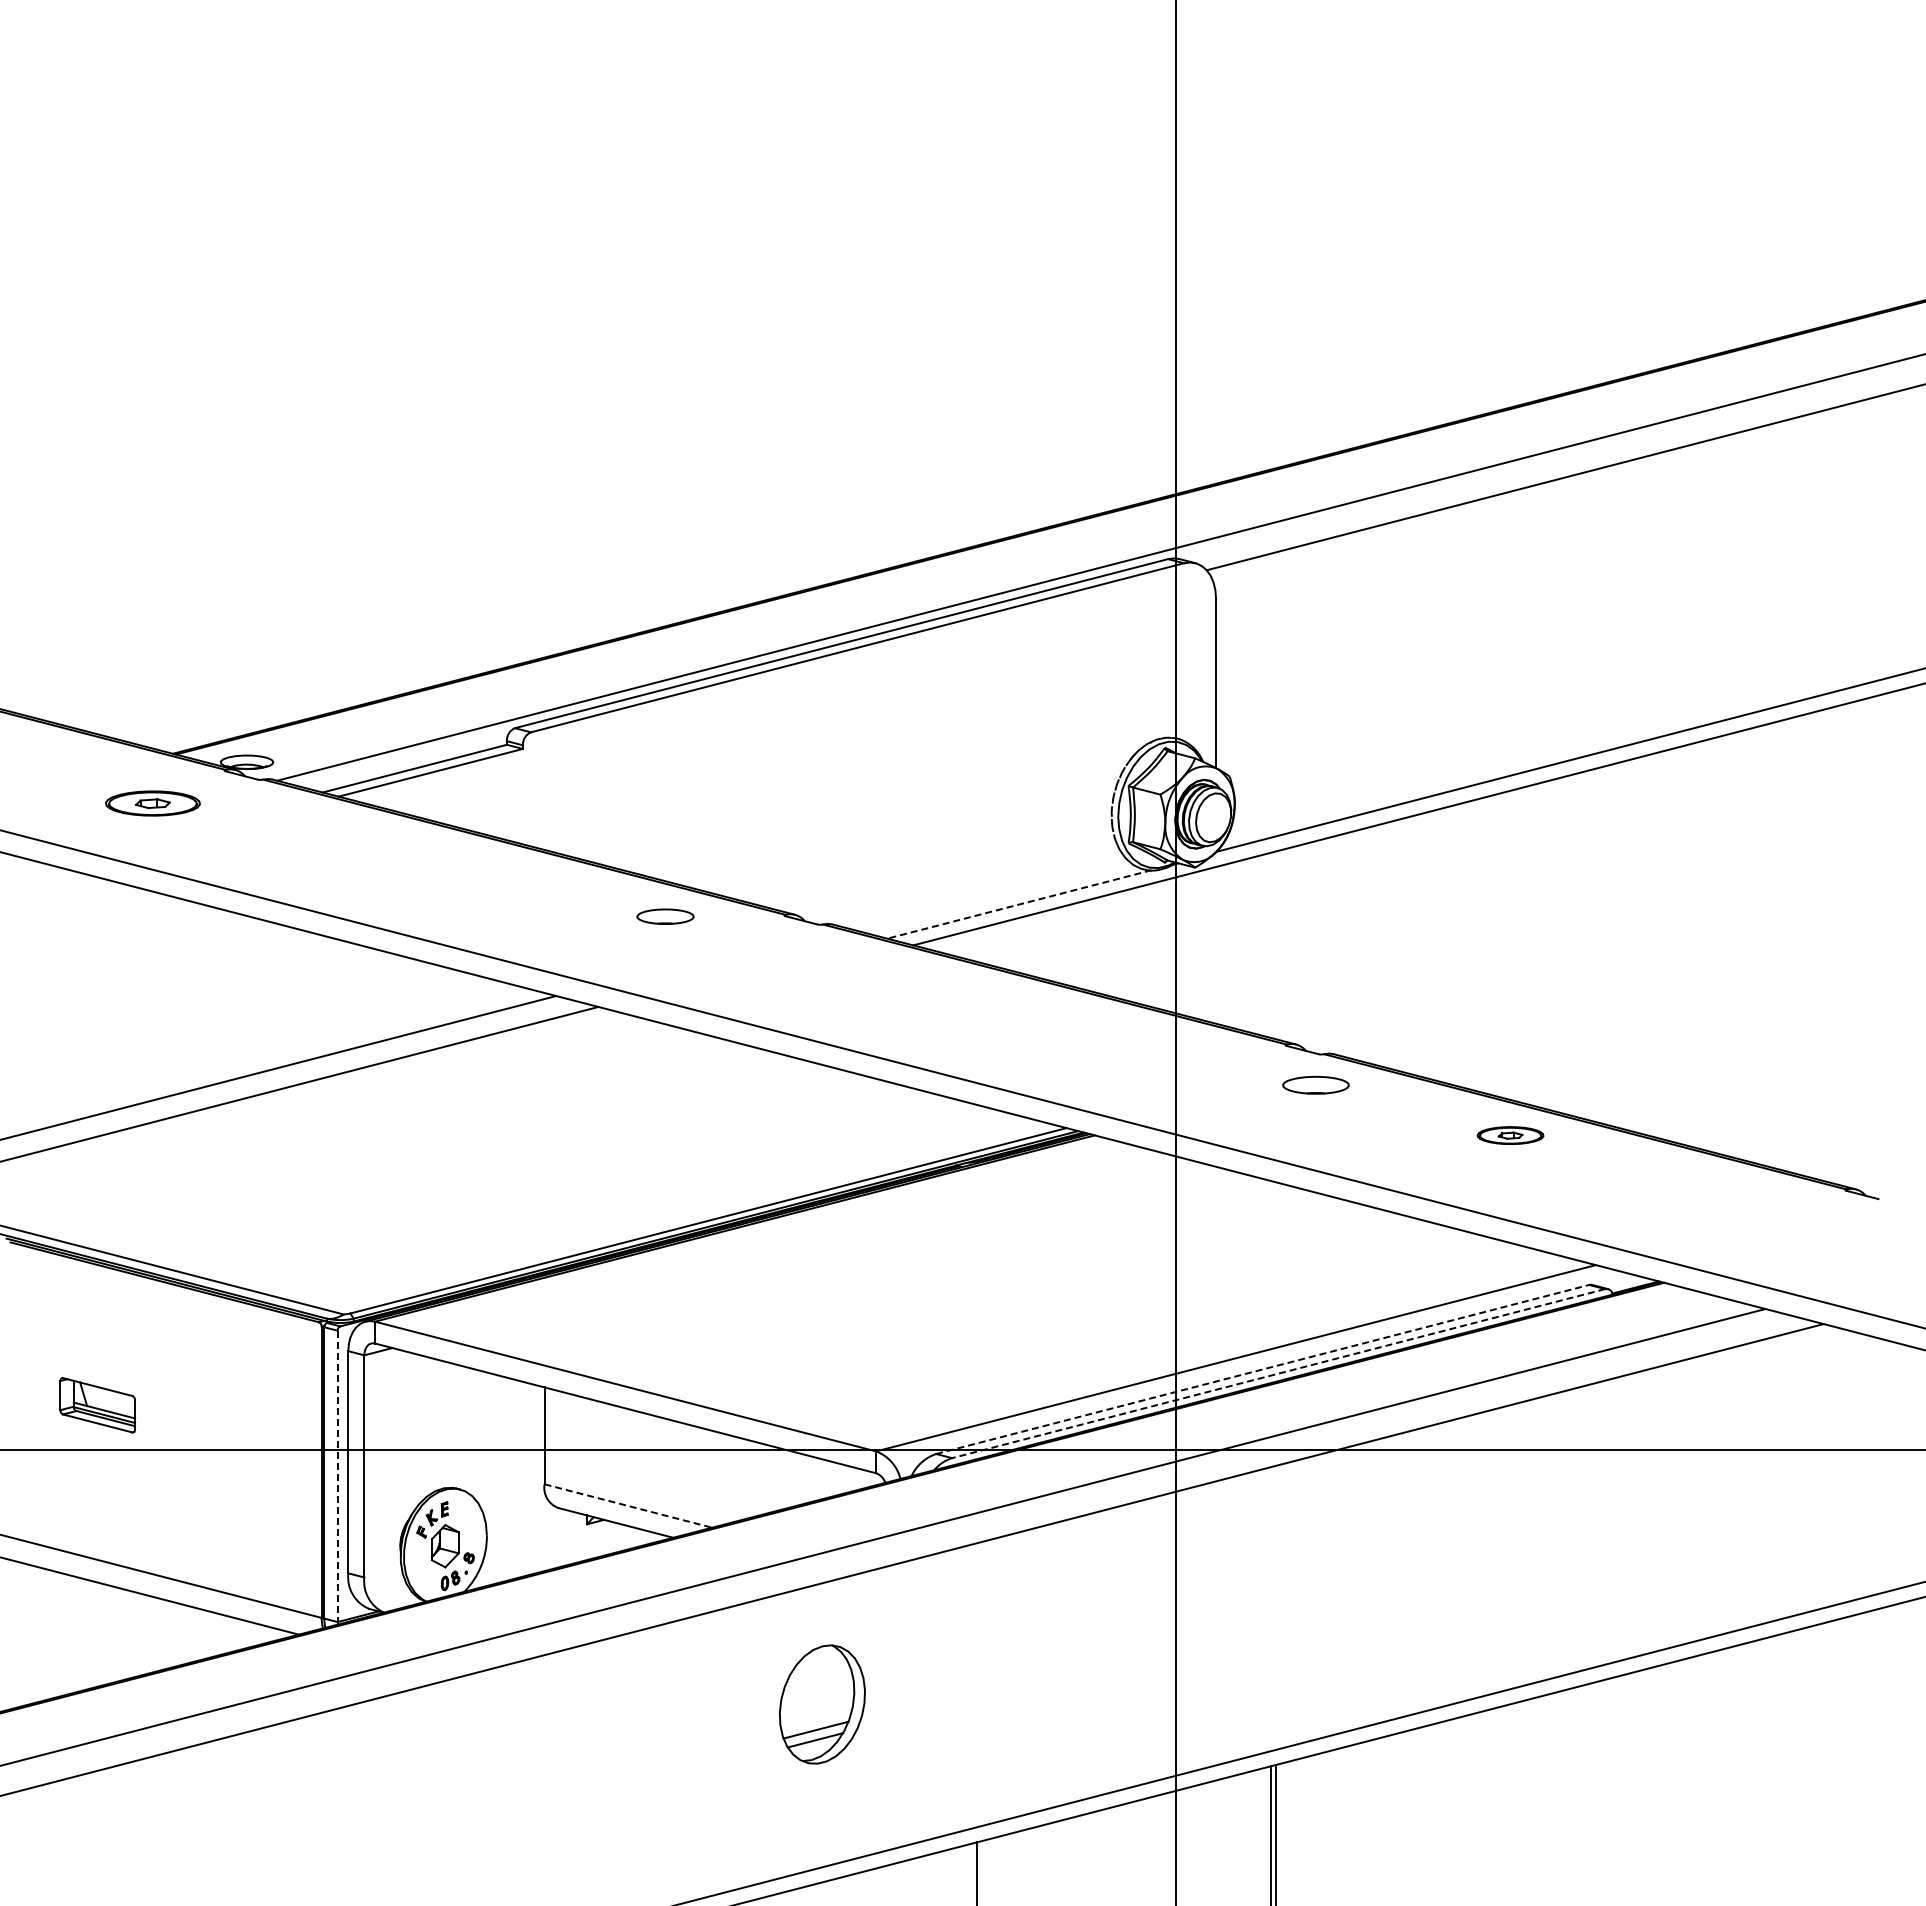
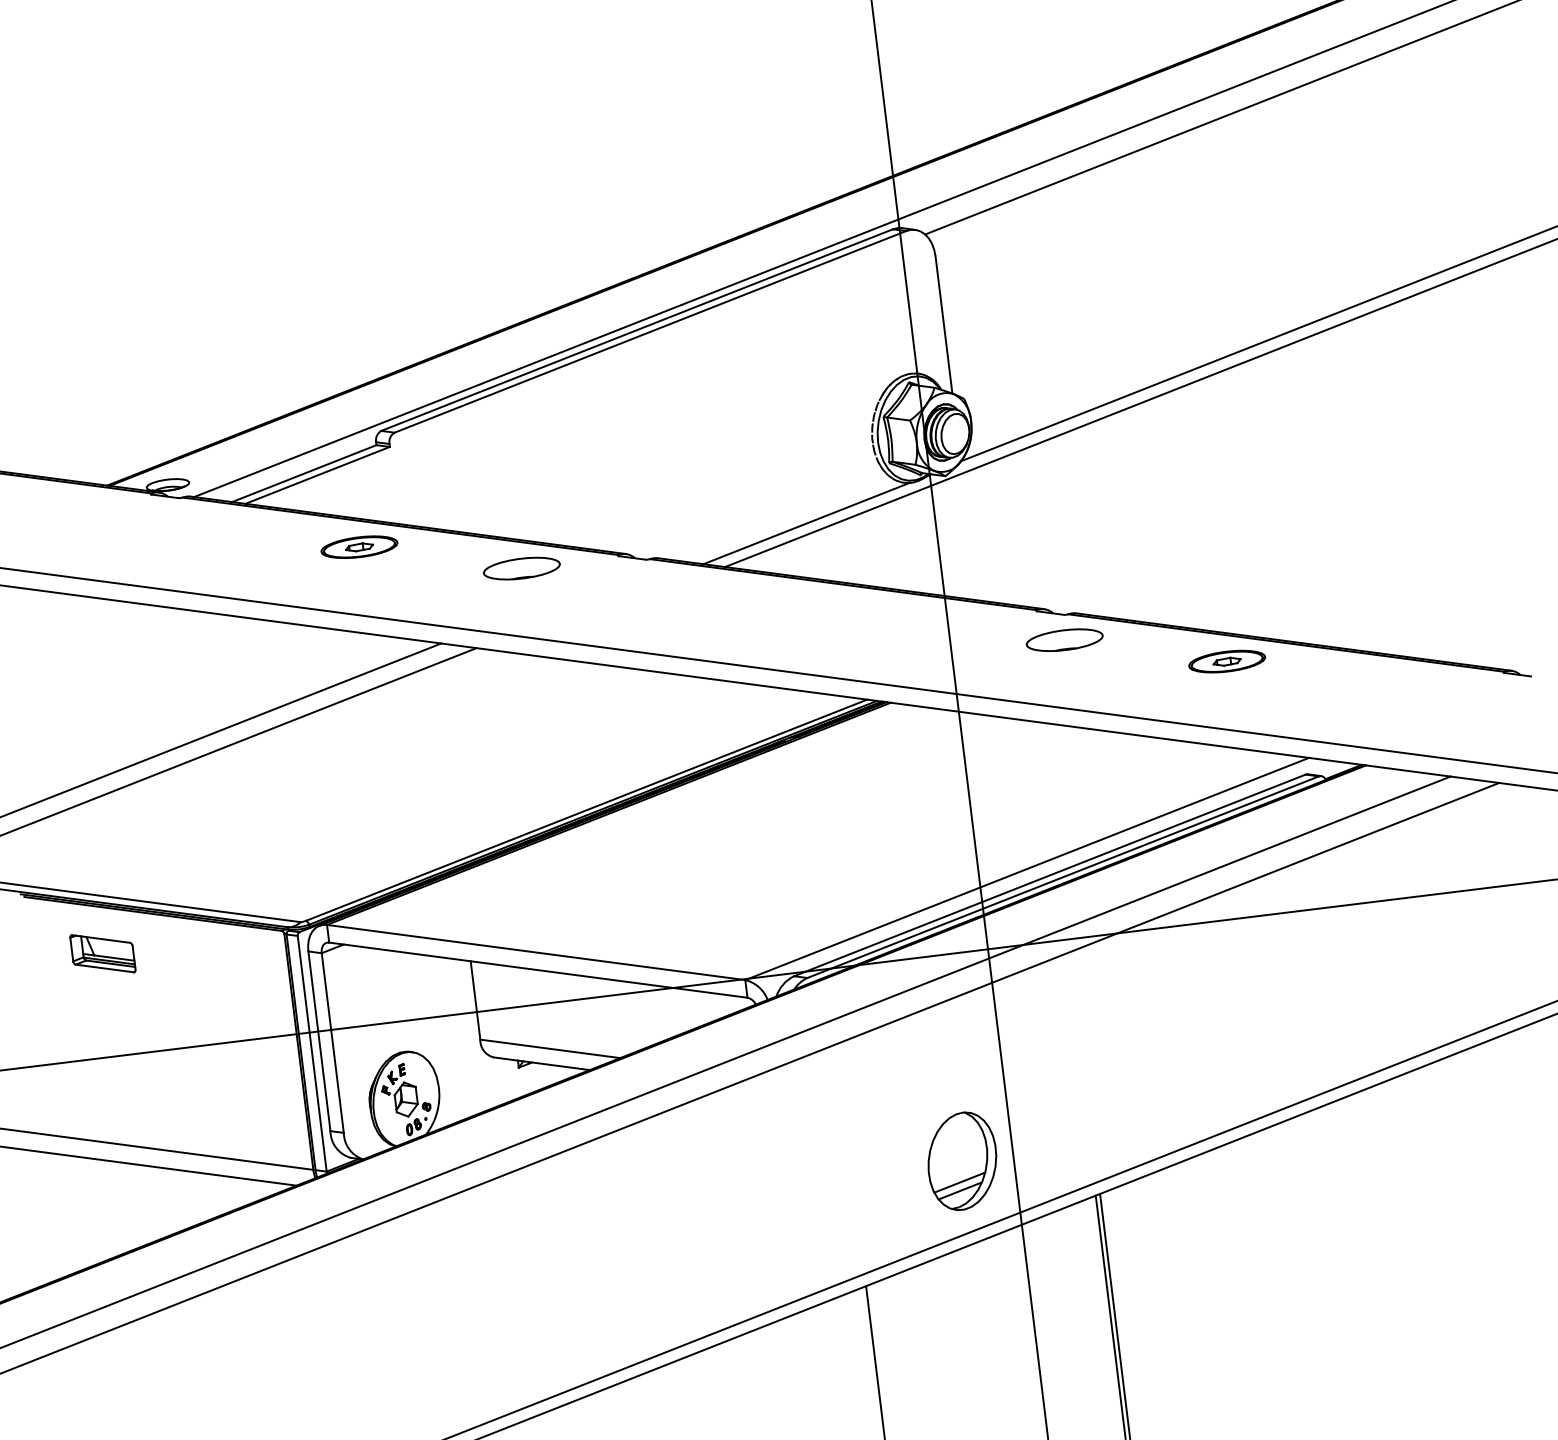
part: (152, 803) -> (359, 547), moved
line: (1019, 904) -> (806, 523), dashed -> solid
part: (665, 916) -> (521, 568), size x1.67
part: (1315, 1085) -> (1064, 640), size x1.43
part: (1510, 1135) -> (1227, 661), size x1.43
line: (1263, 1369) -> (1050, 875), dashed -> solid
line: (1278, 1373) -> (1063, 877), dashed -> solid
part: (97, 1405) -> (102, 953), moved
line: (337, 1476) -> (312, 1053), dashed -> solid
line: (628, 1506) -> (550, 1049), dashed -> solid
part: (822, 1704) -> (962, 1161), moved

